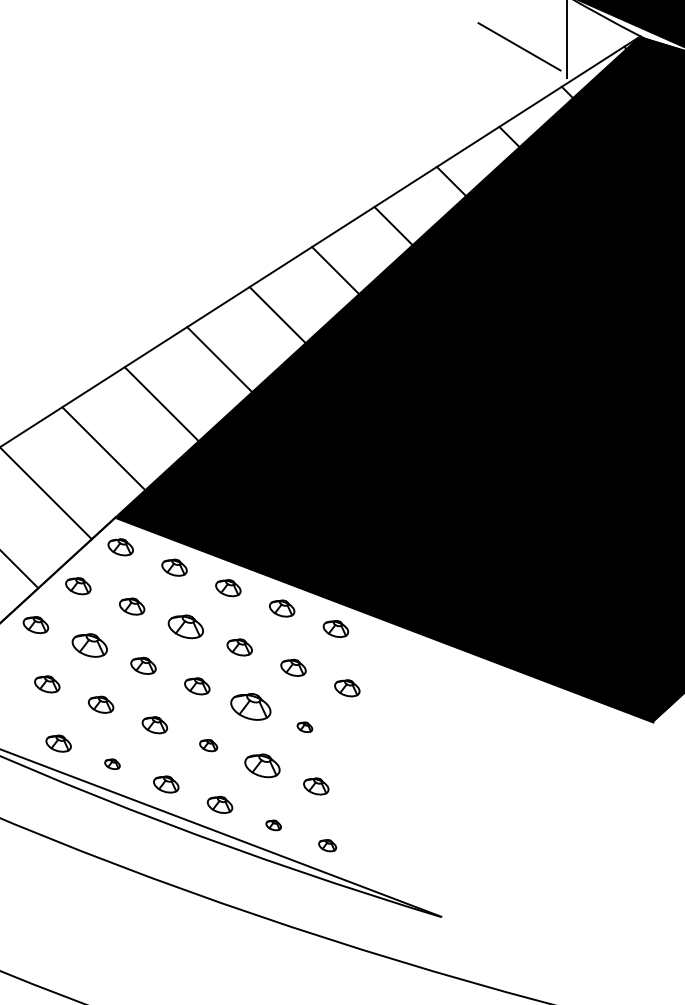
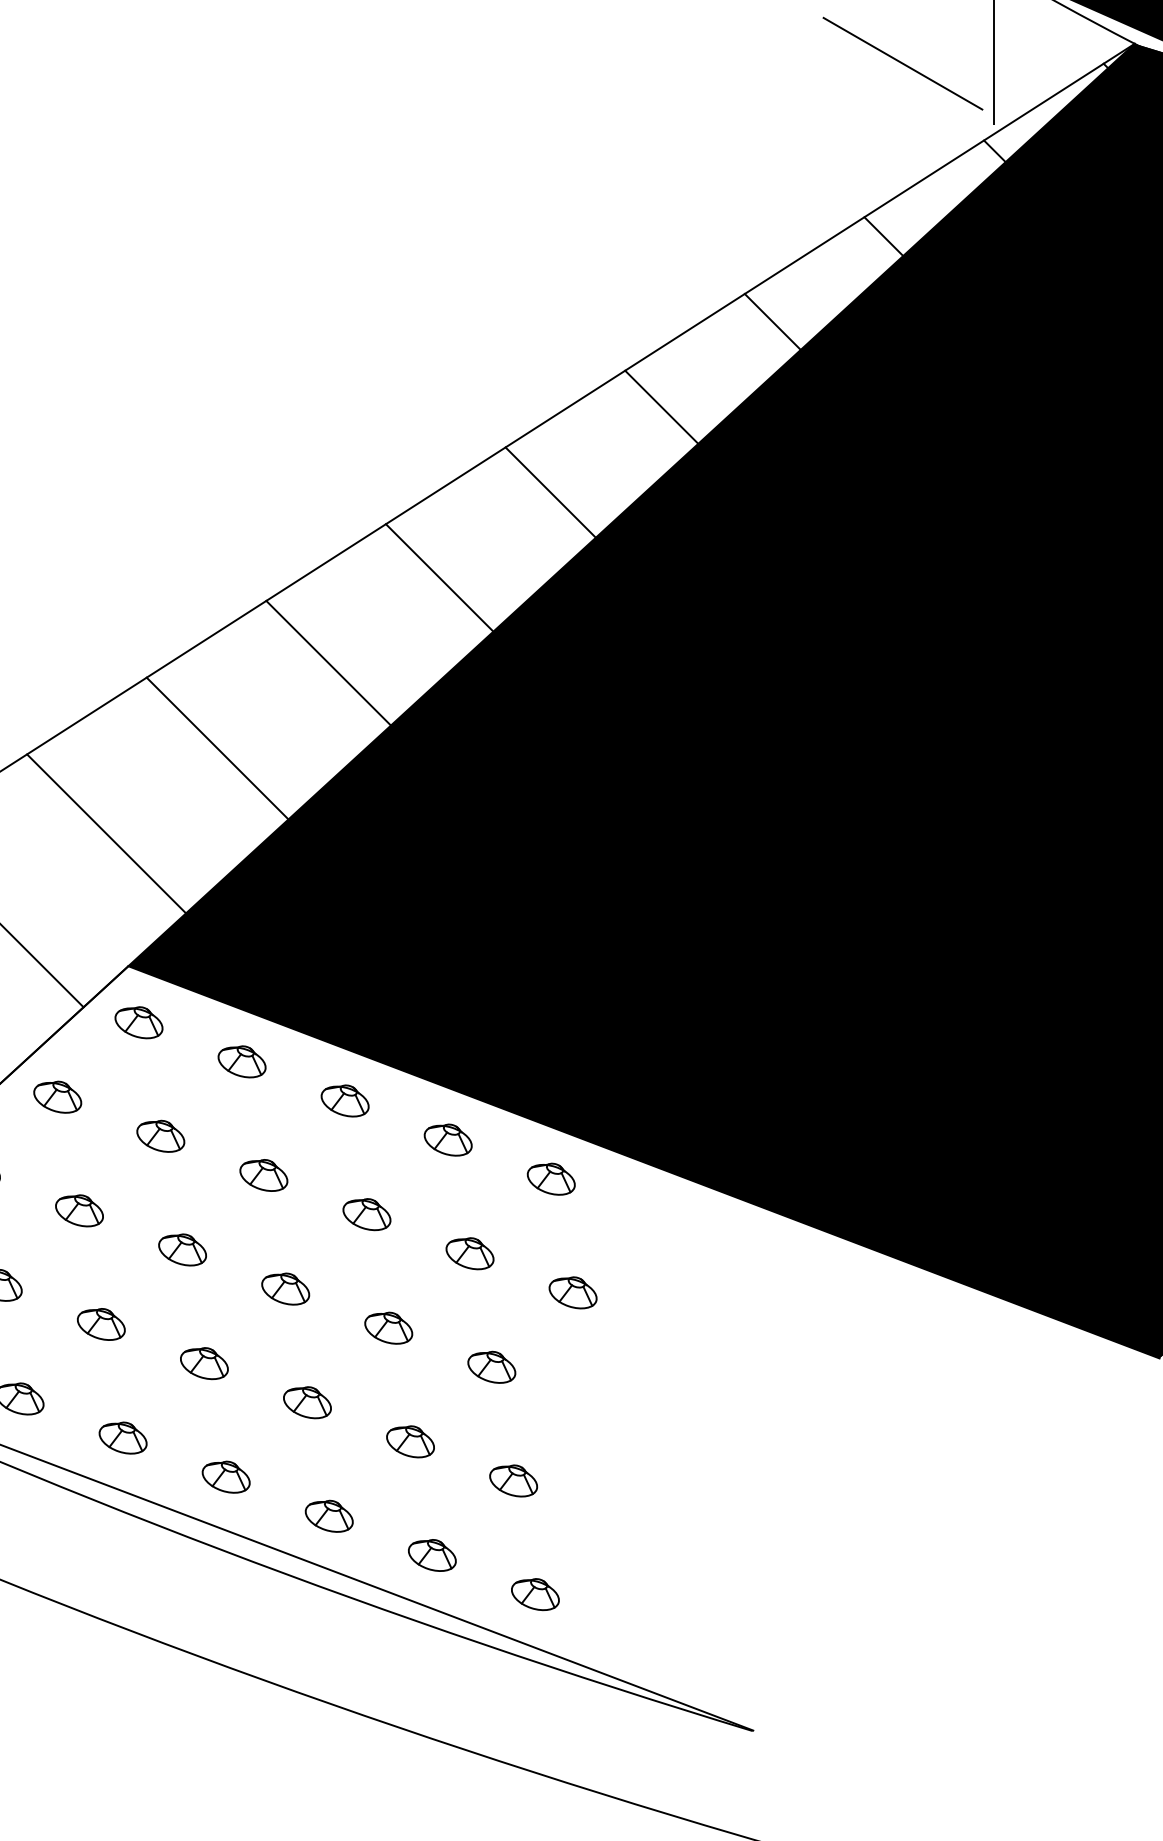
part: (185, 627) -> (263, 1176), size x0.71
part: (89, 645) -> (79, 1210), size x0.71
part: (251, 706) -> (389, 1327), size x0.62
part: (304, 727) -> (491, 1367), size x1.67
part: (208, 745) -> (307, 1402), size x1.43
part: (112, 764) -> (123, 1438), size x1.67
part: (262, 766) -> (410, 1442), size x0.71
part: (273, 825) -> (431, 1555), size x1.67
part: (327, 845) -> (535, 1594), size x1.43

